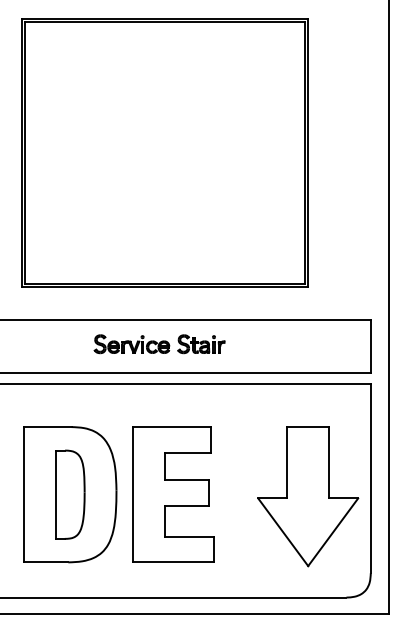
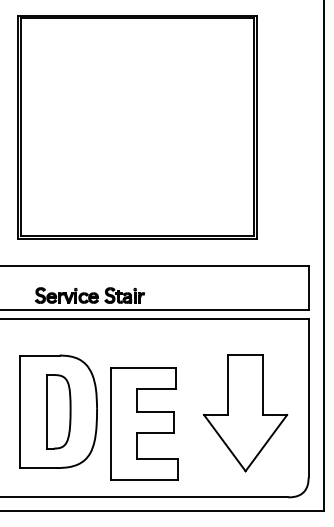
part: (159, 344) -> (89, 295), moved
part: (173, 494) -> (144, 423), moved
part: (308, 496) -> (245, 413), moved

